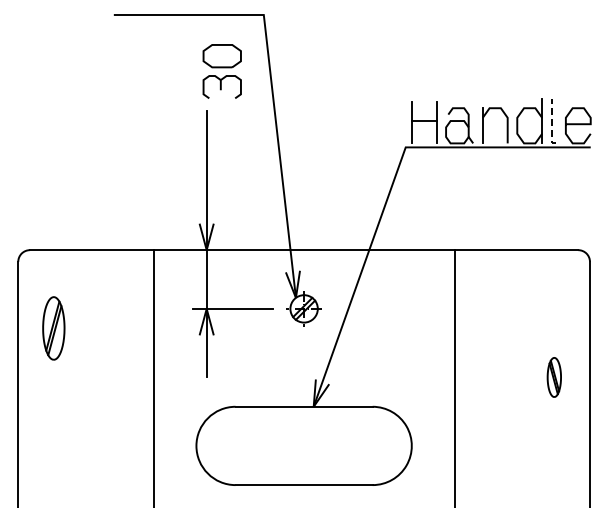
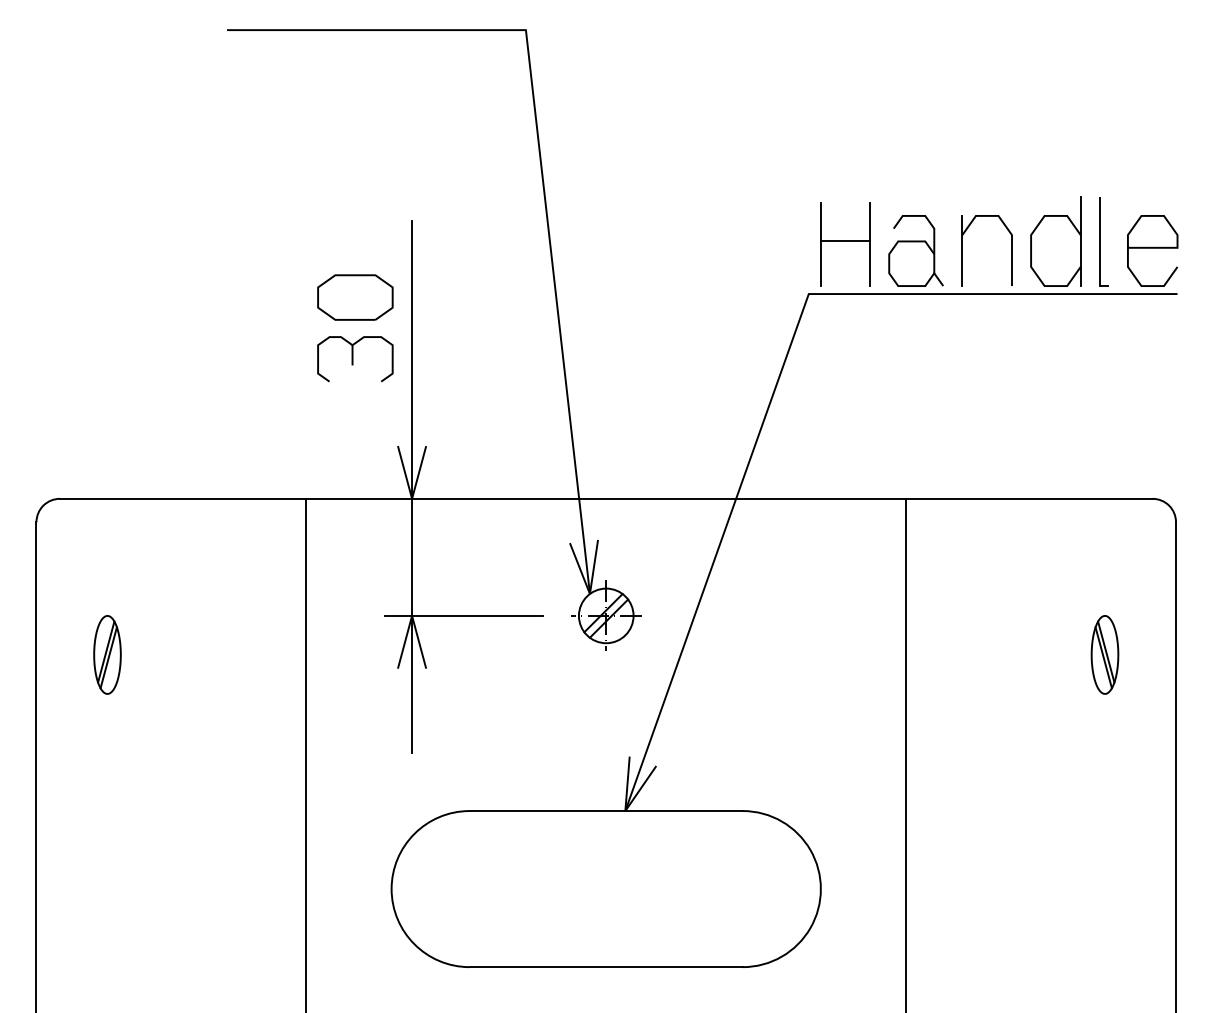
part: (221, 71) -> (353, 328), moved
line: (551, 123) -> (1099, 246), dashed -> solid
part: (53, 328) -> (106, 654), size x0.62
part: (553, 377) -> (1103, 654), moved

